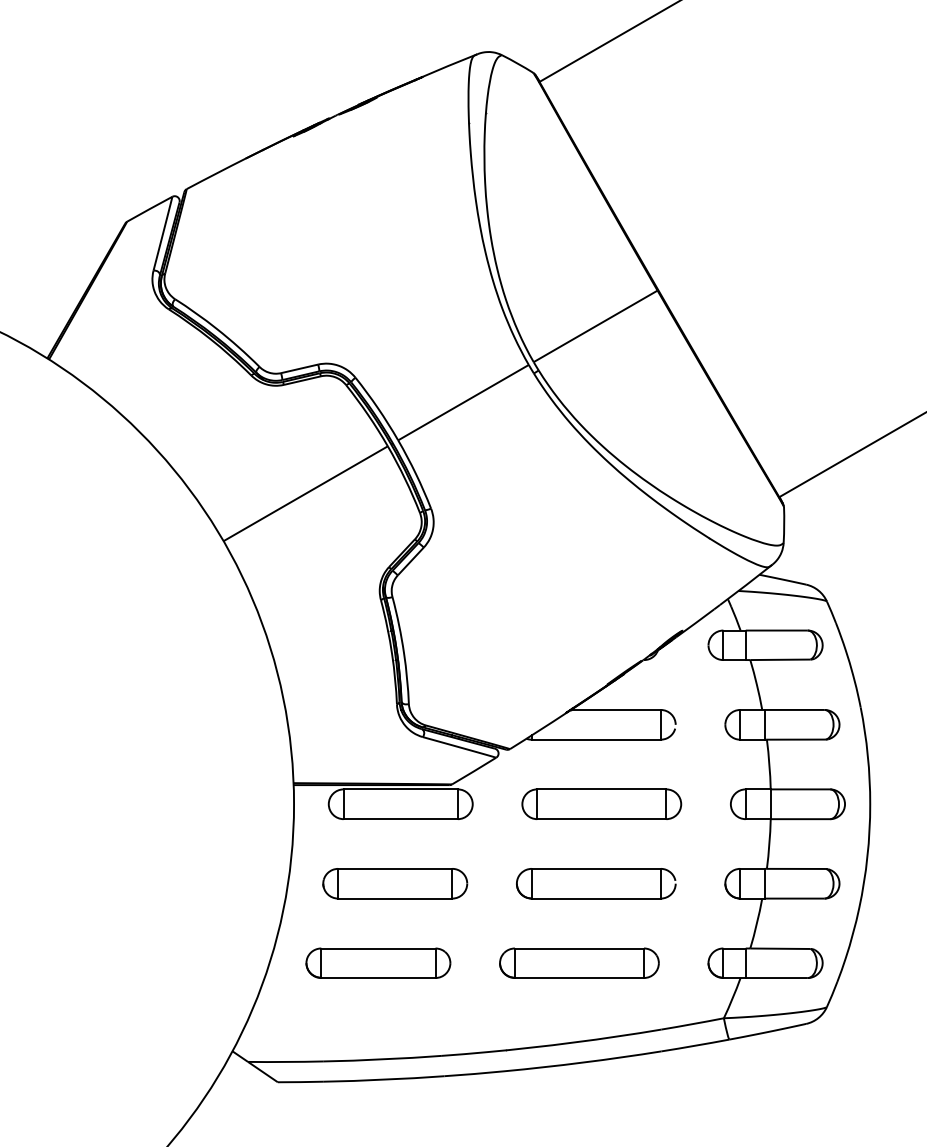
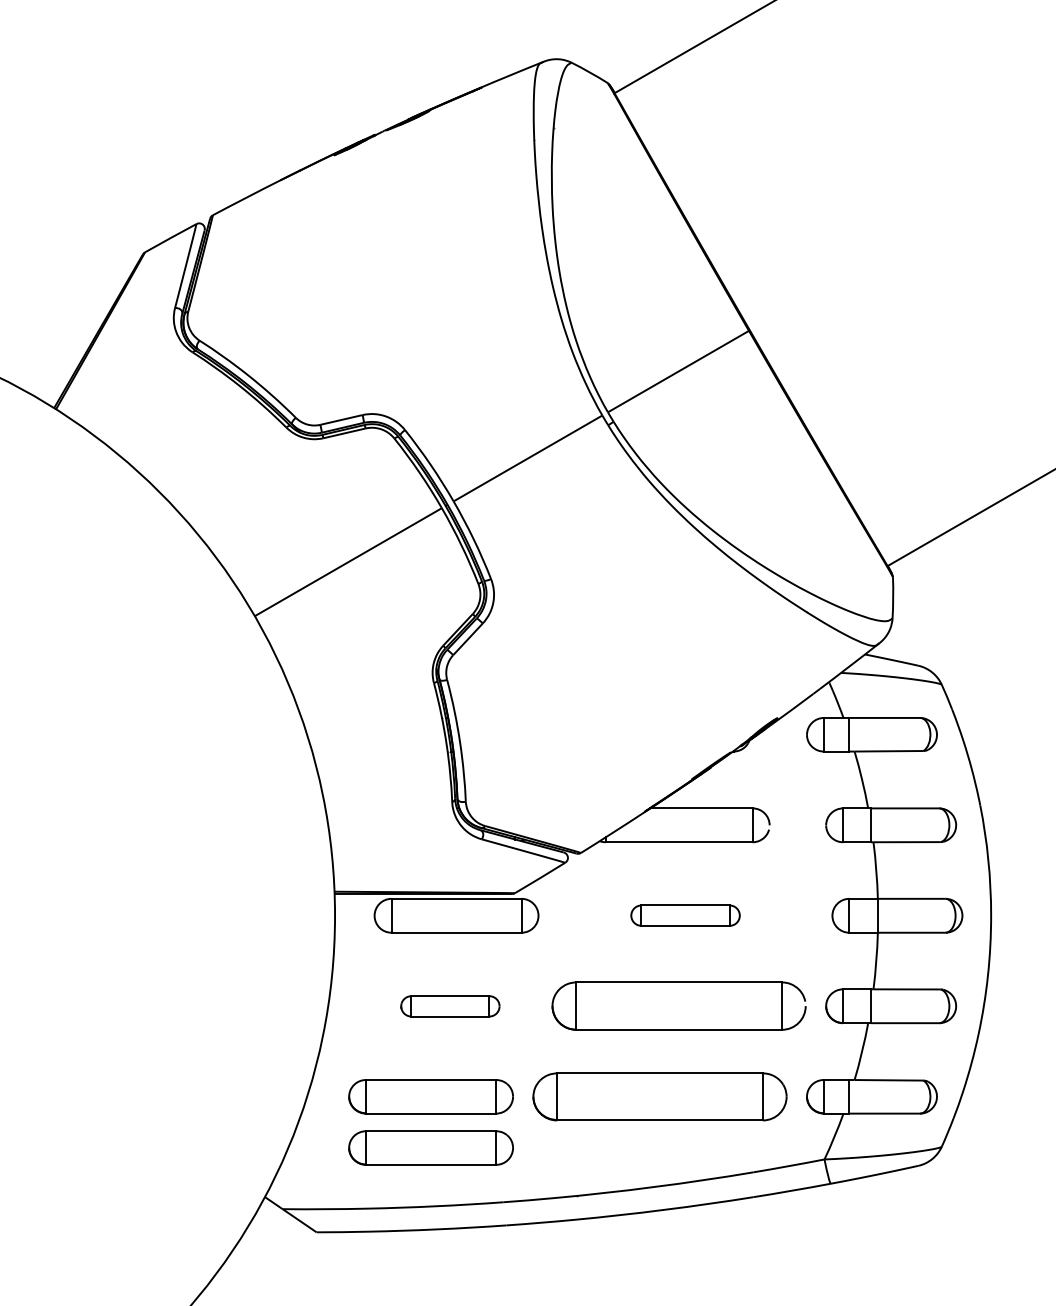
part: (601, 803) -> (685, 914), size x0.6
part: (395, 883) -> (450, 1005), size x0.6
part: (596, 883) -> (679, 1005), size x1.4
part: (579, 962) -> (660, 1095), size x1.4
part: (378, 1007) -> (431, 1147), added

